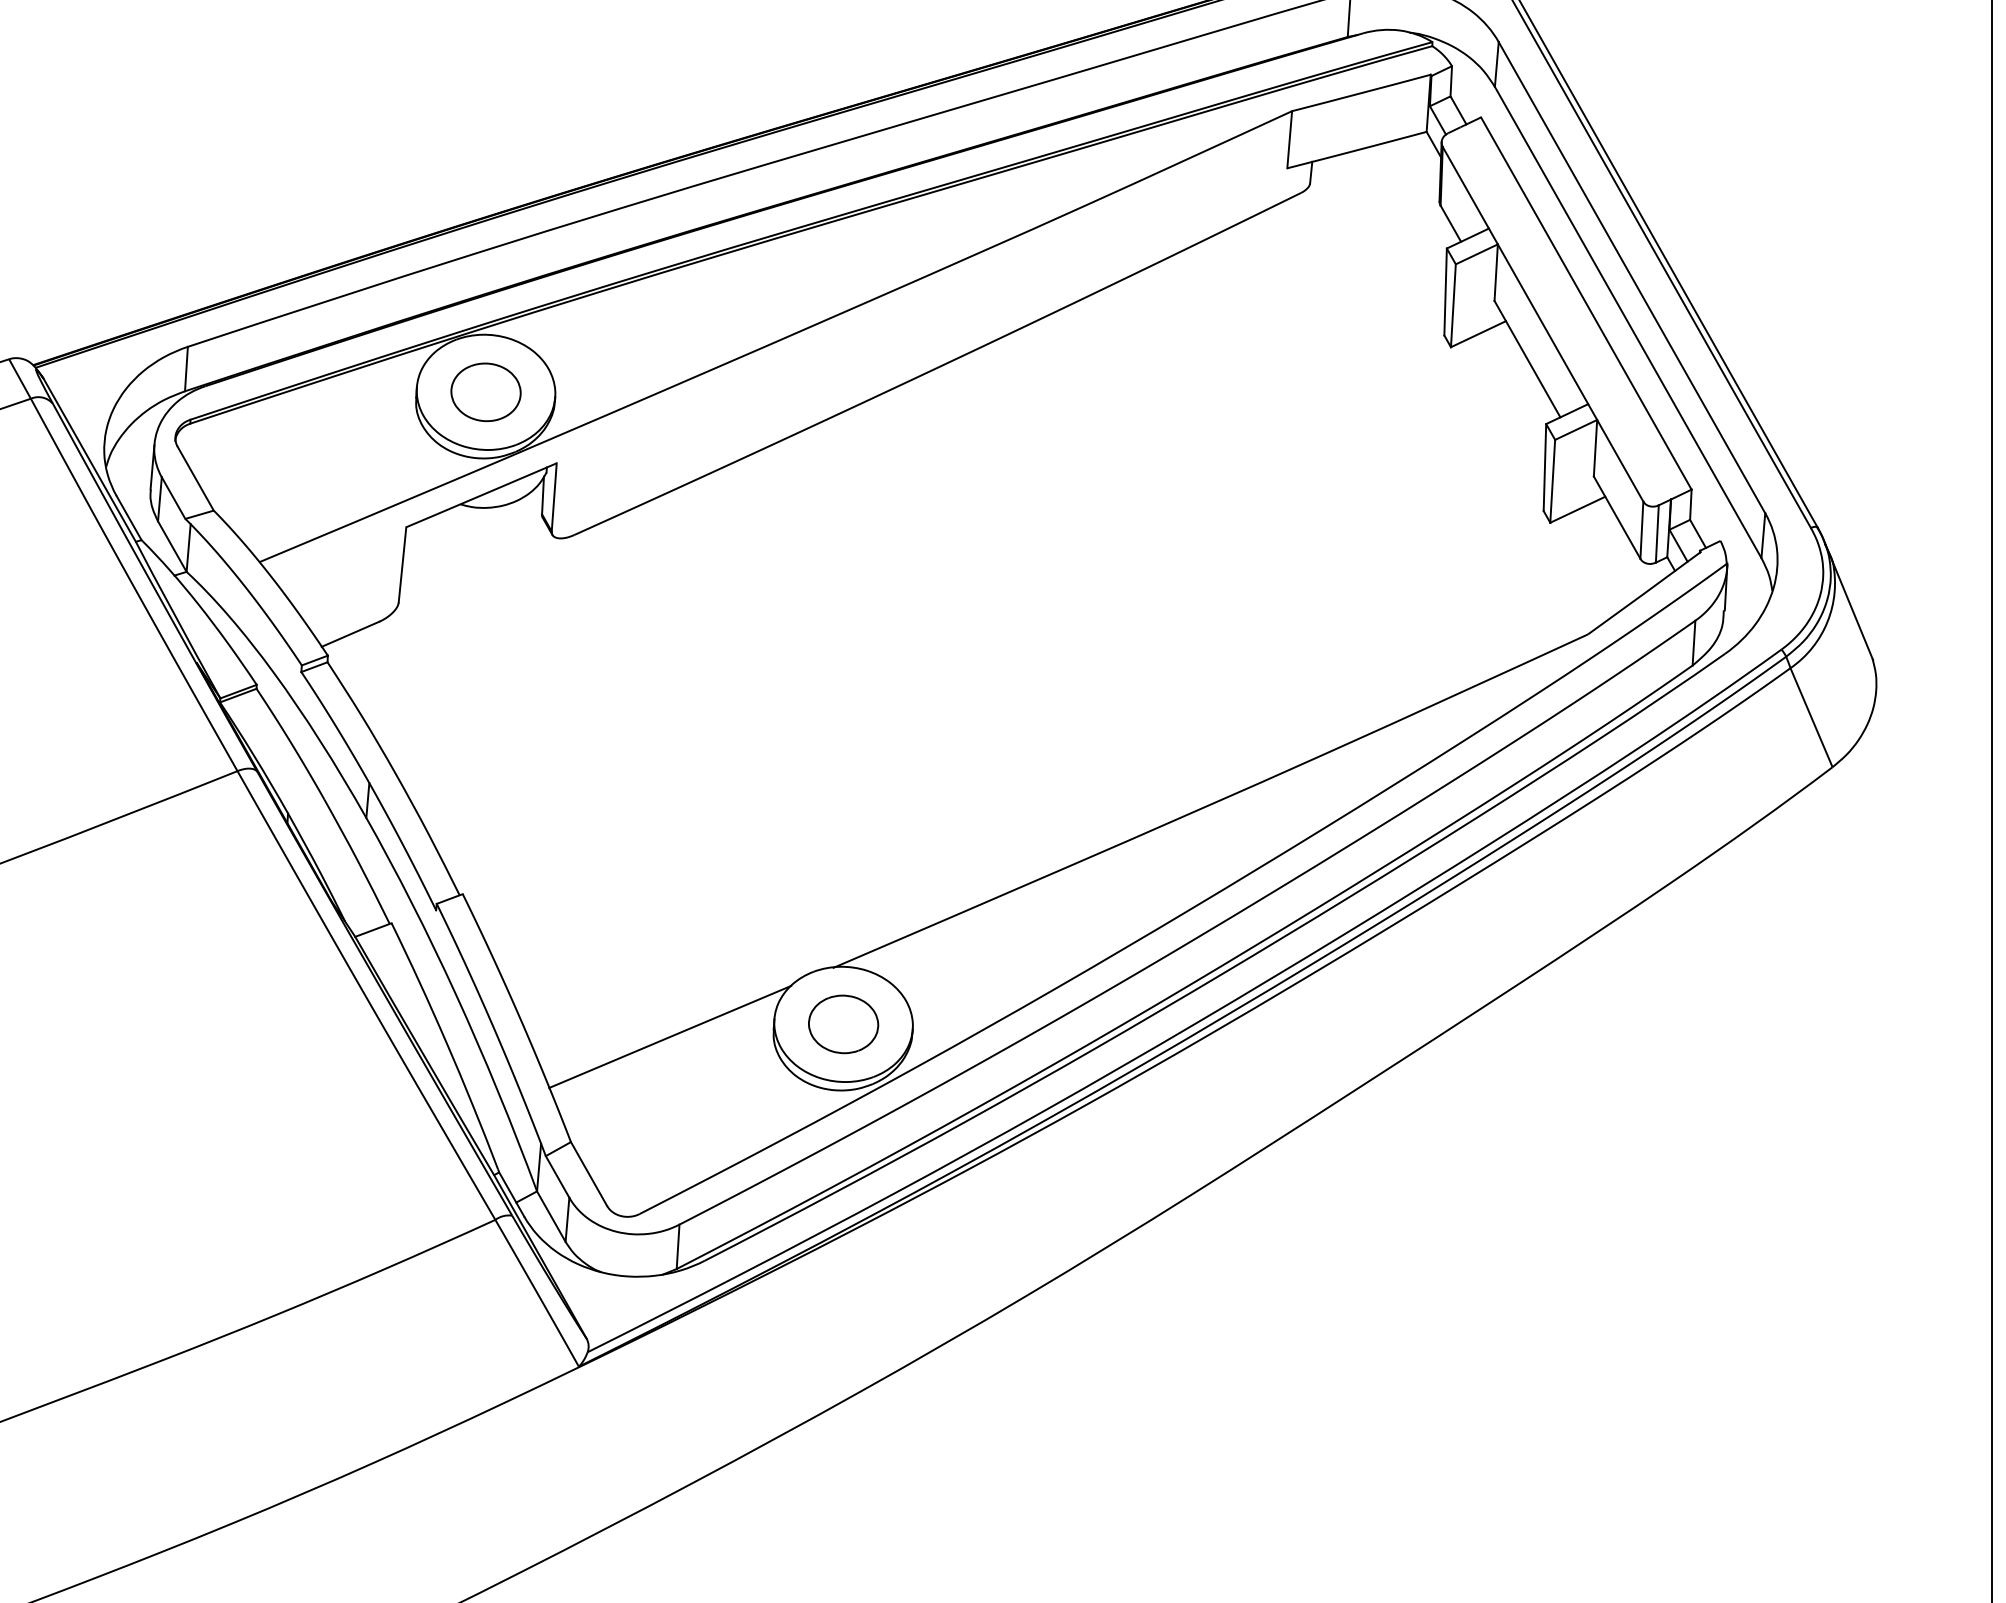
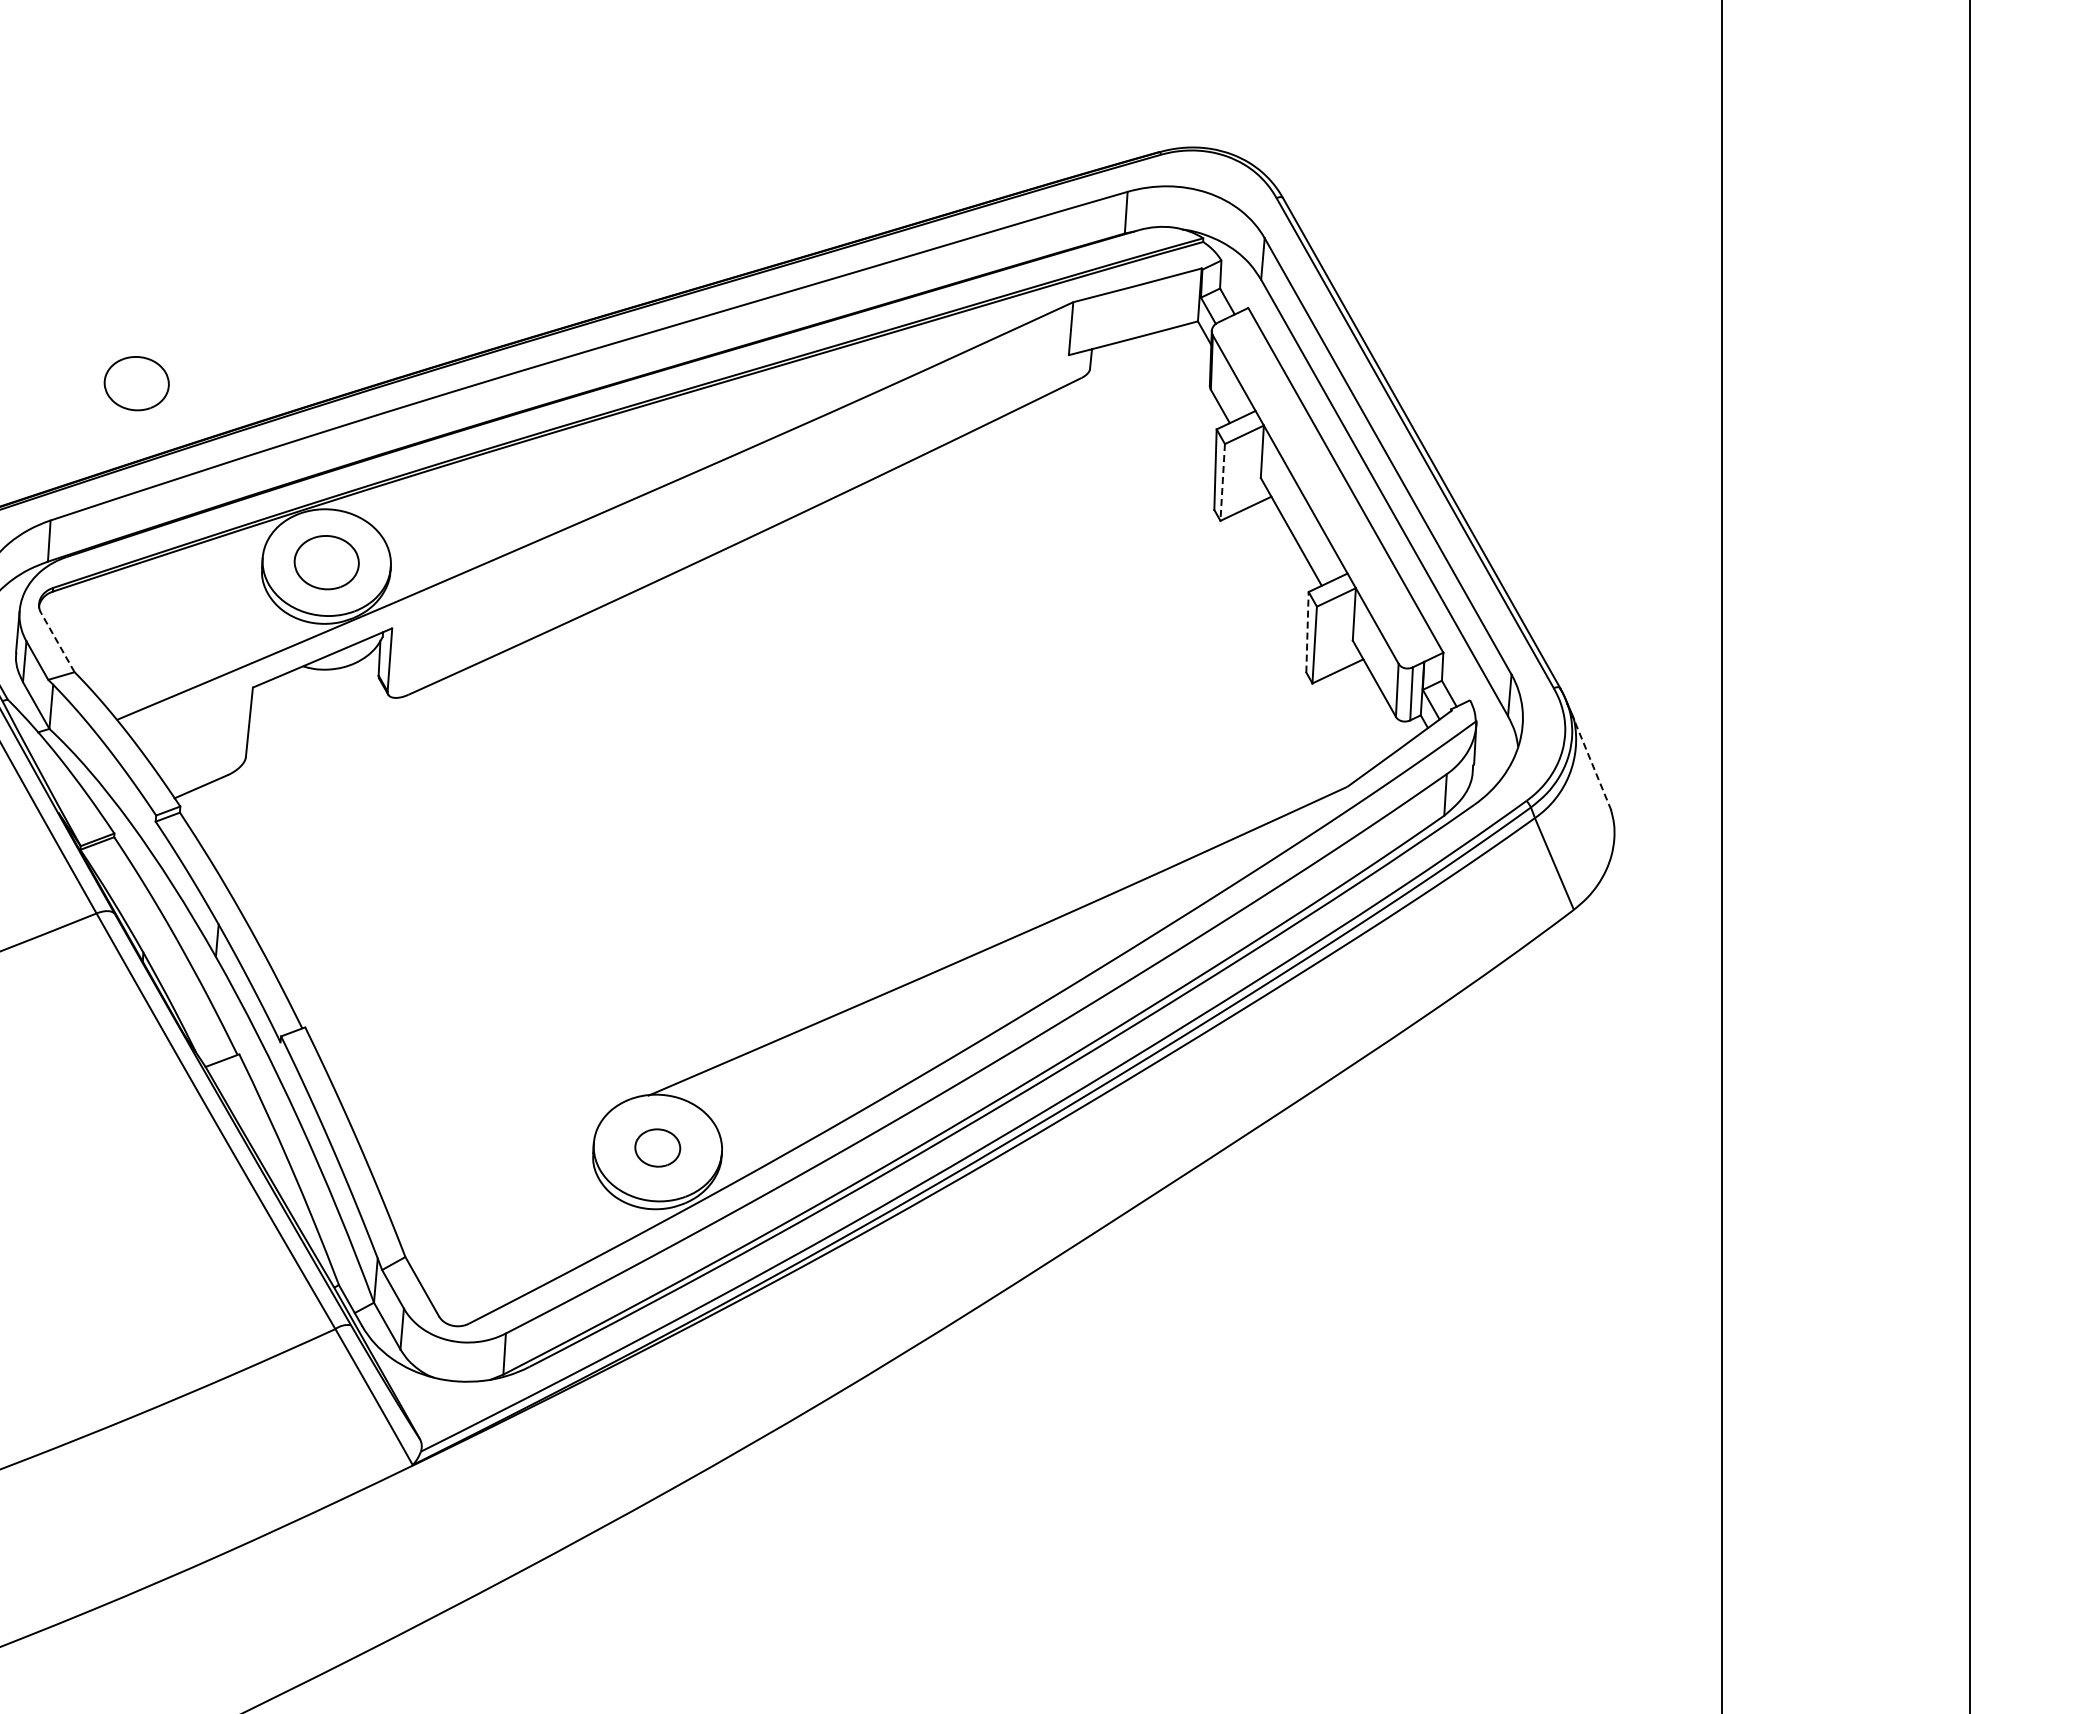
part: (280, 198) -> (136, 383), added
line: (1453, 305) -> (1222, 482), solid -> dashed
line: (1544, 466) -> (1307, 631), solid -> dashed
line: (195, 478) -> (57, 642), solid -> dashed
line: (1852, 610) -> (1592, 764), solid -> dashed
part: (843, 1023) -> (657, 1147), size x0.7
line: (670, 1036) -> (497, 1159), removed

